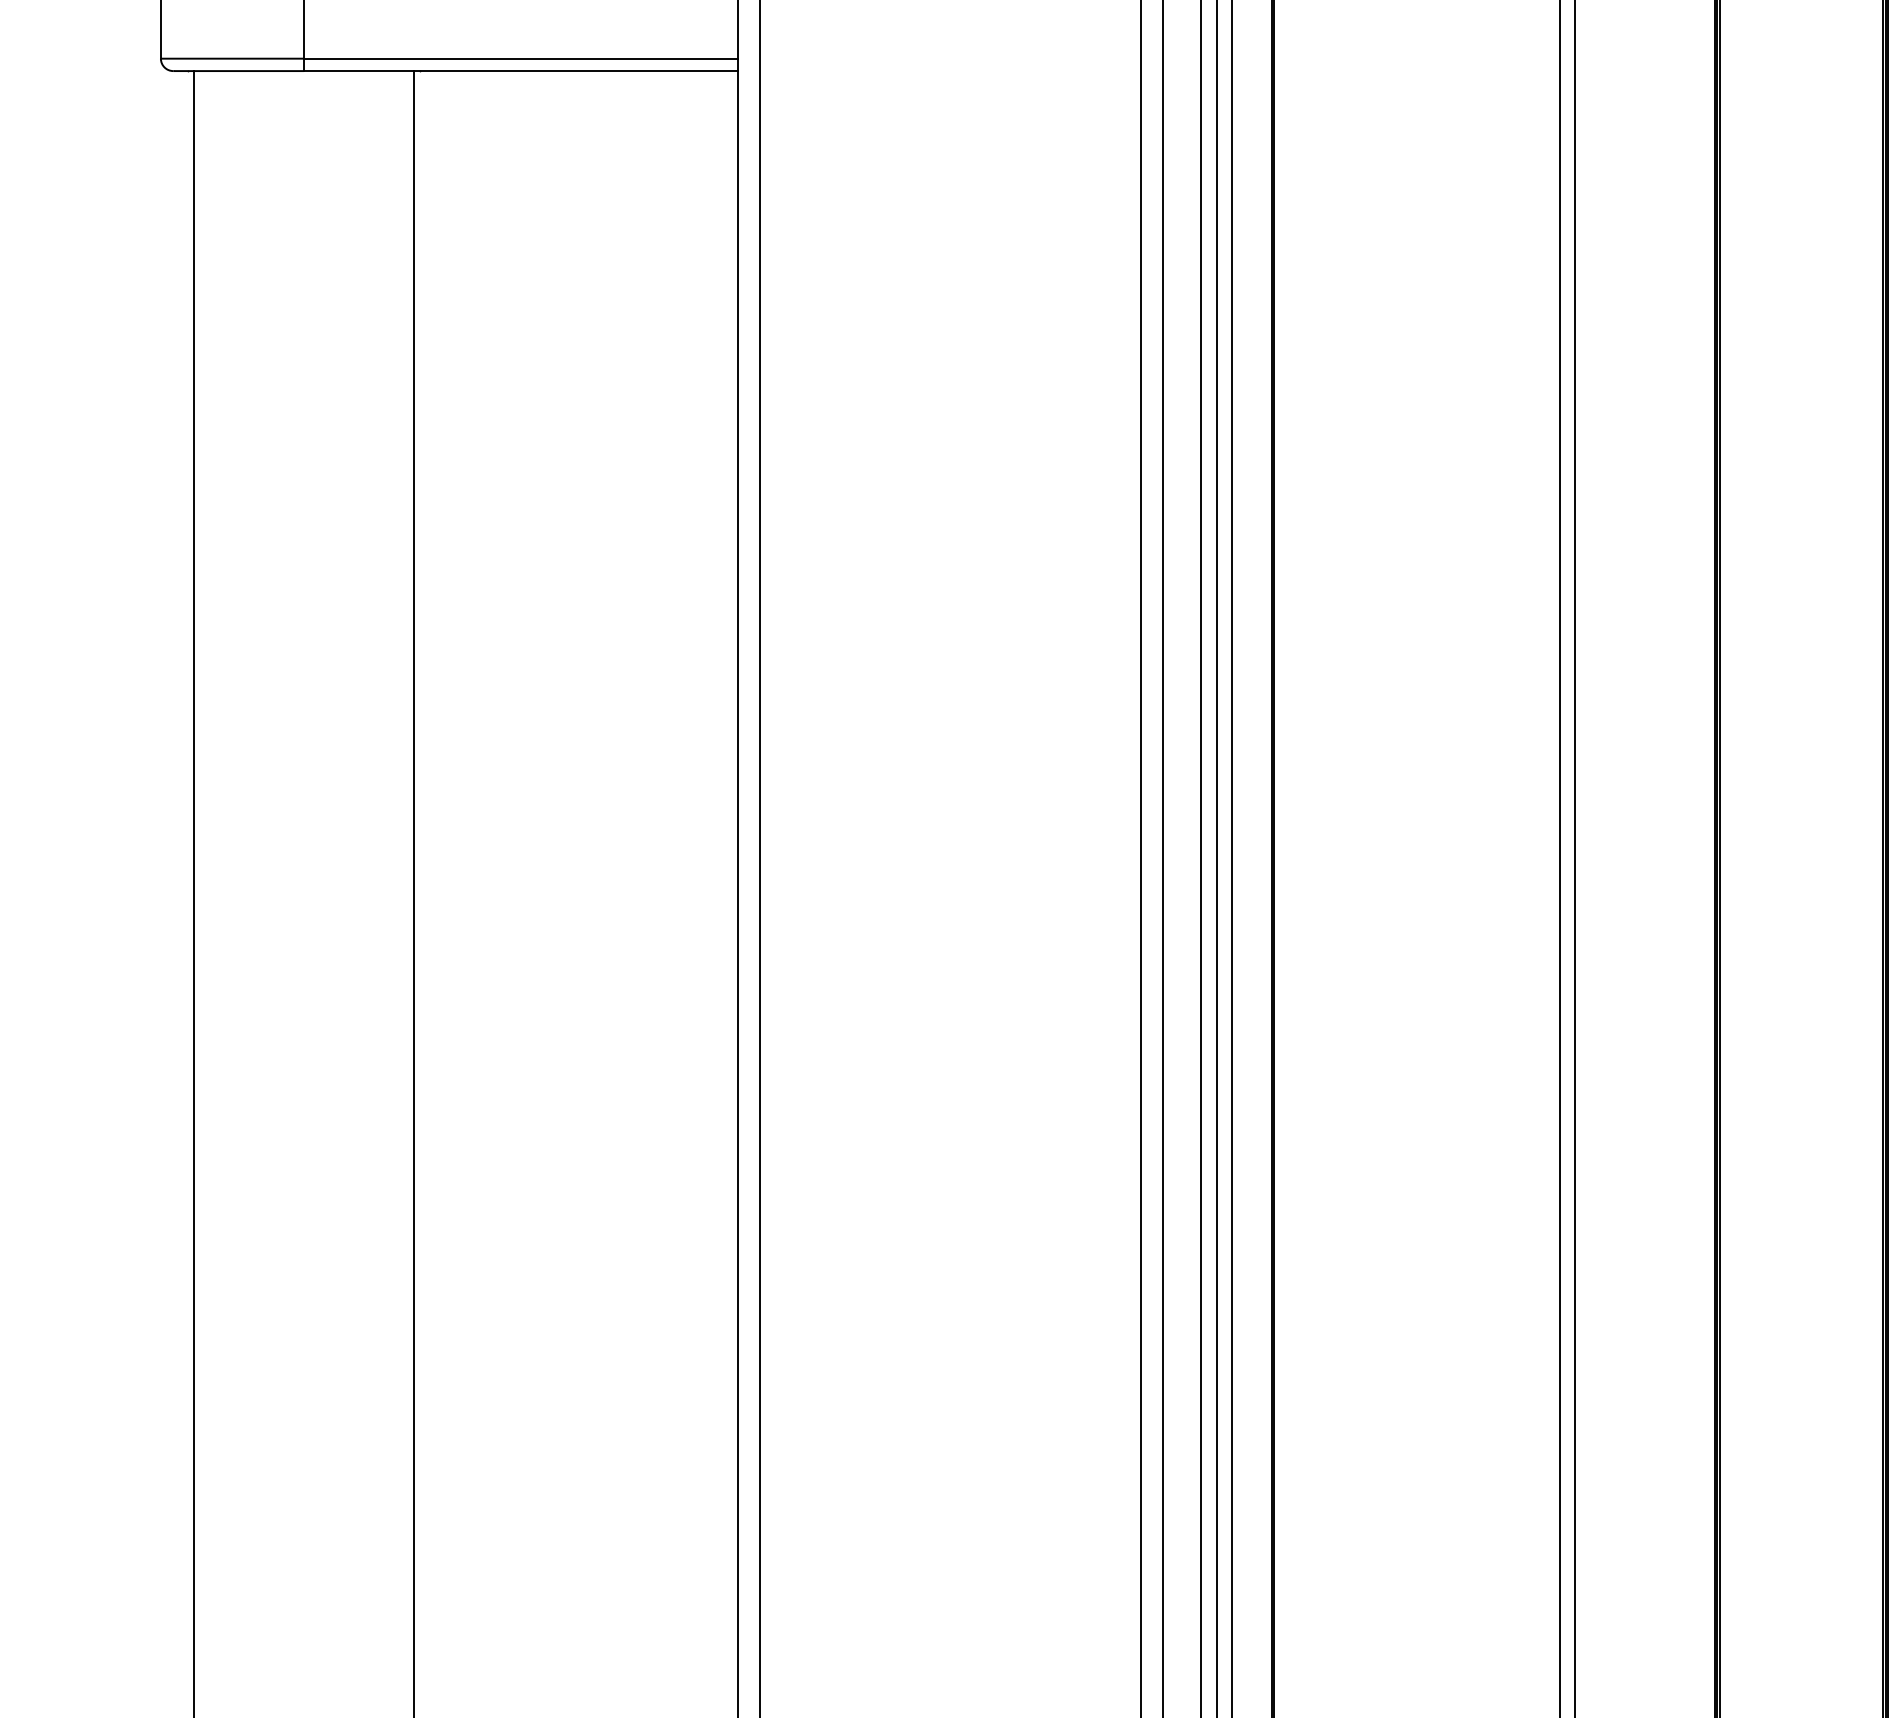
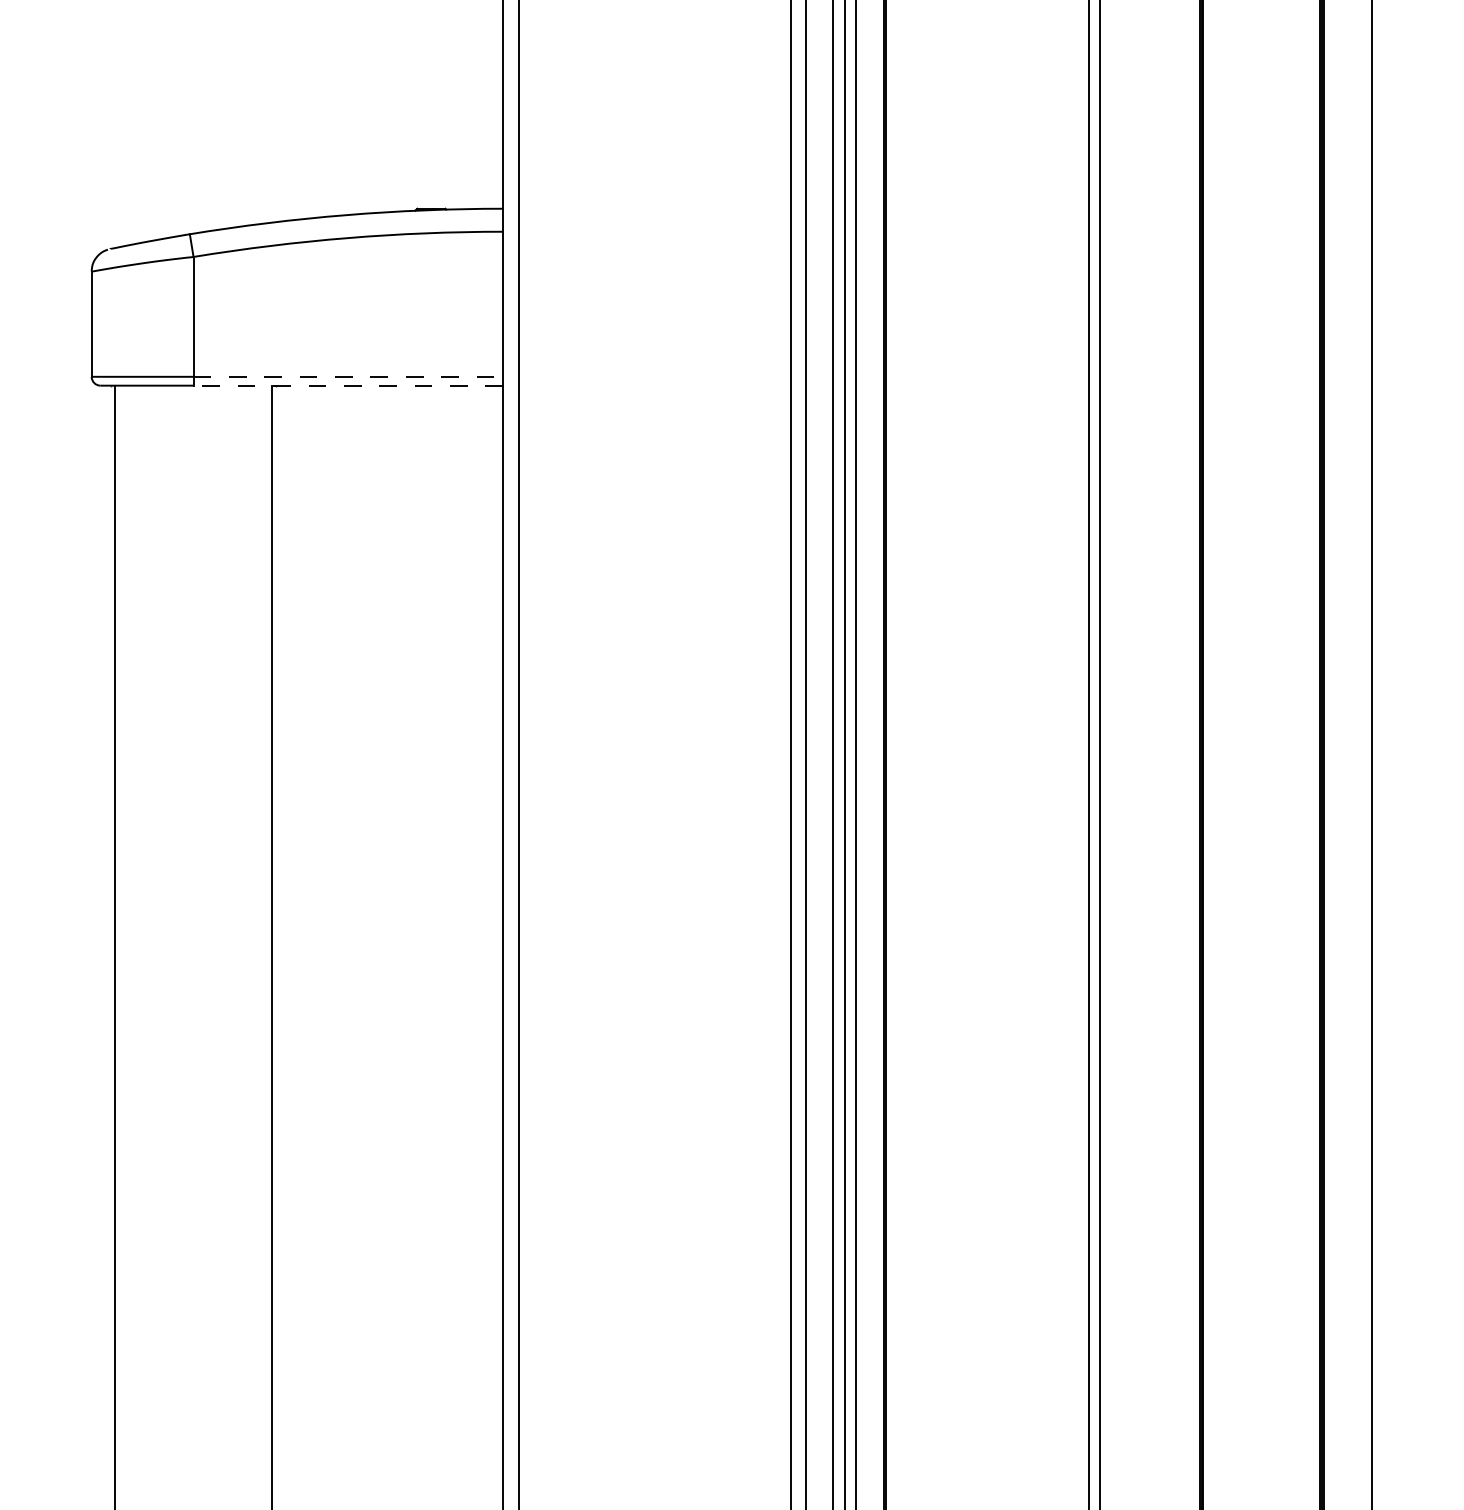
line: (521, 58) -> (348, 376), solid -> dashed
line: (521, 70) -> (348, 385), solid -> dashed

